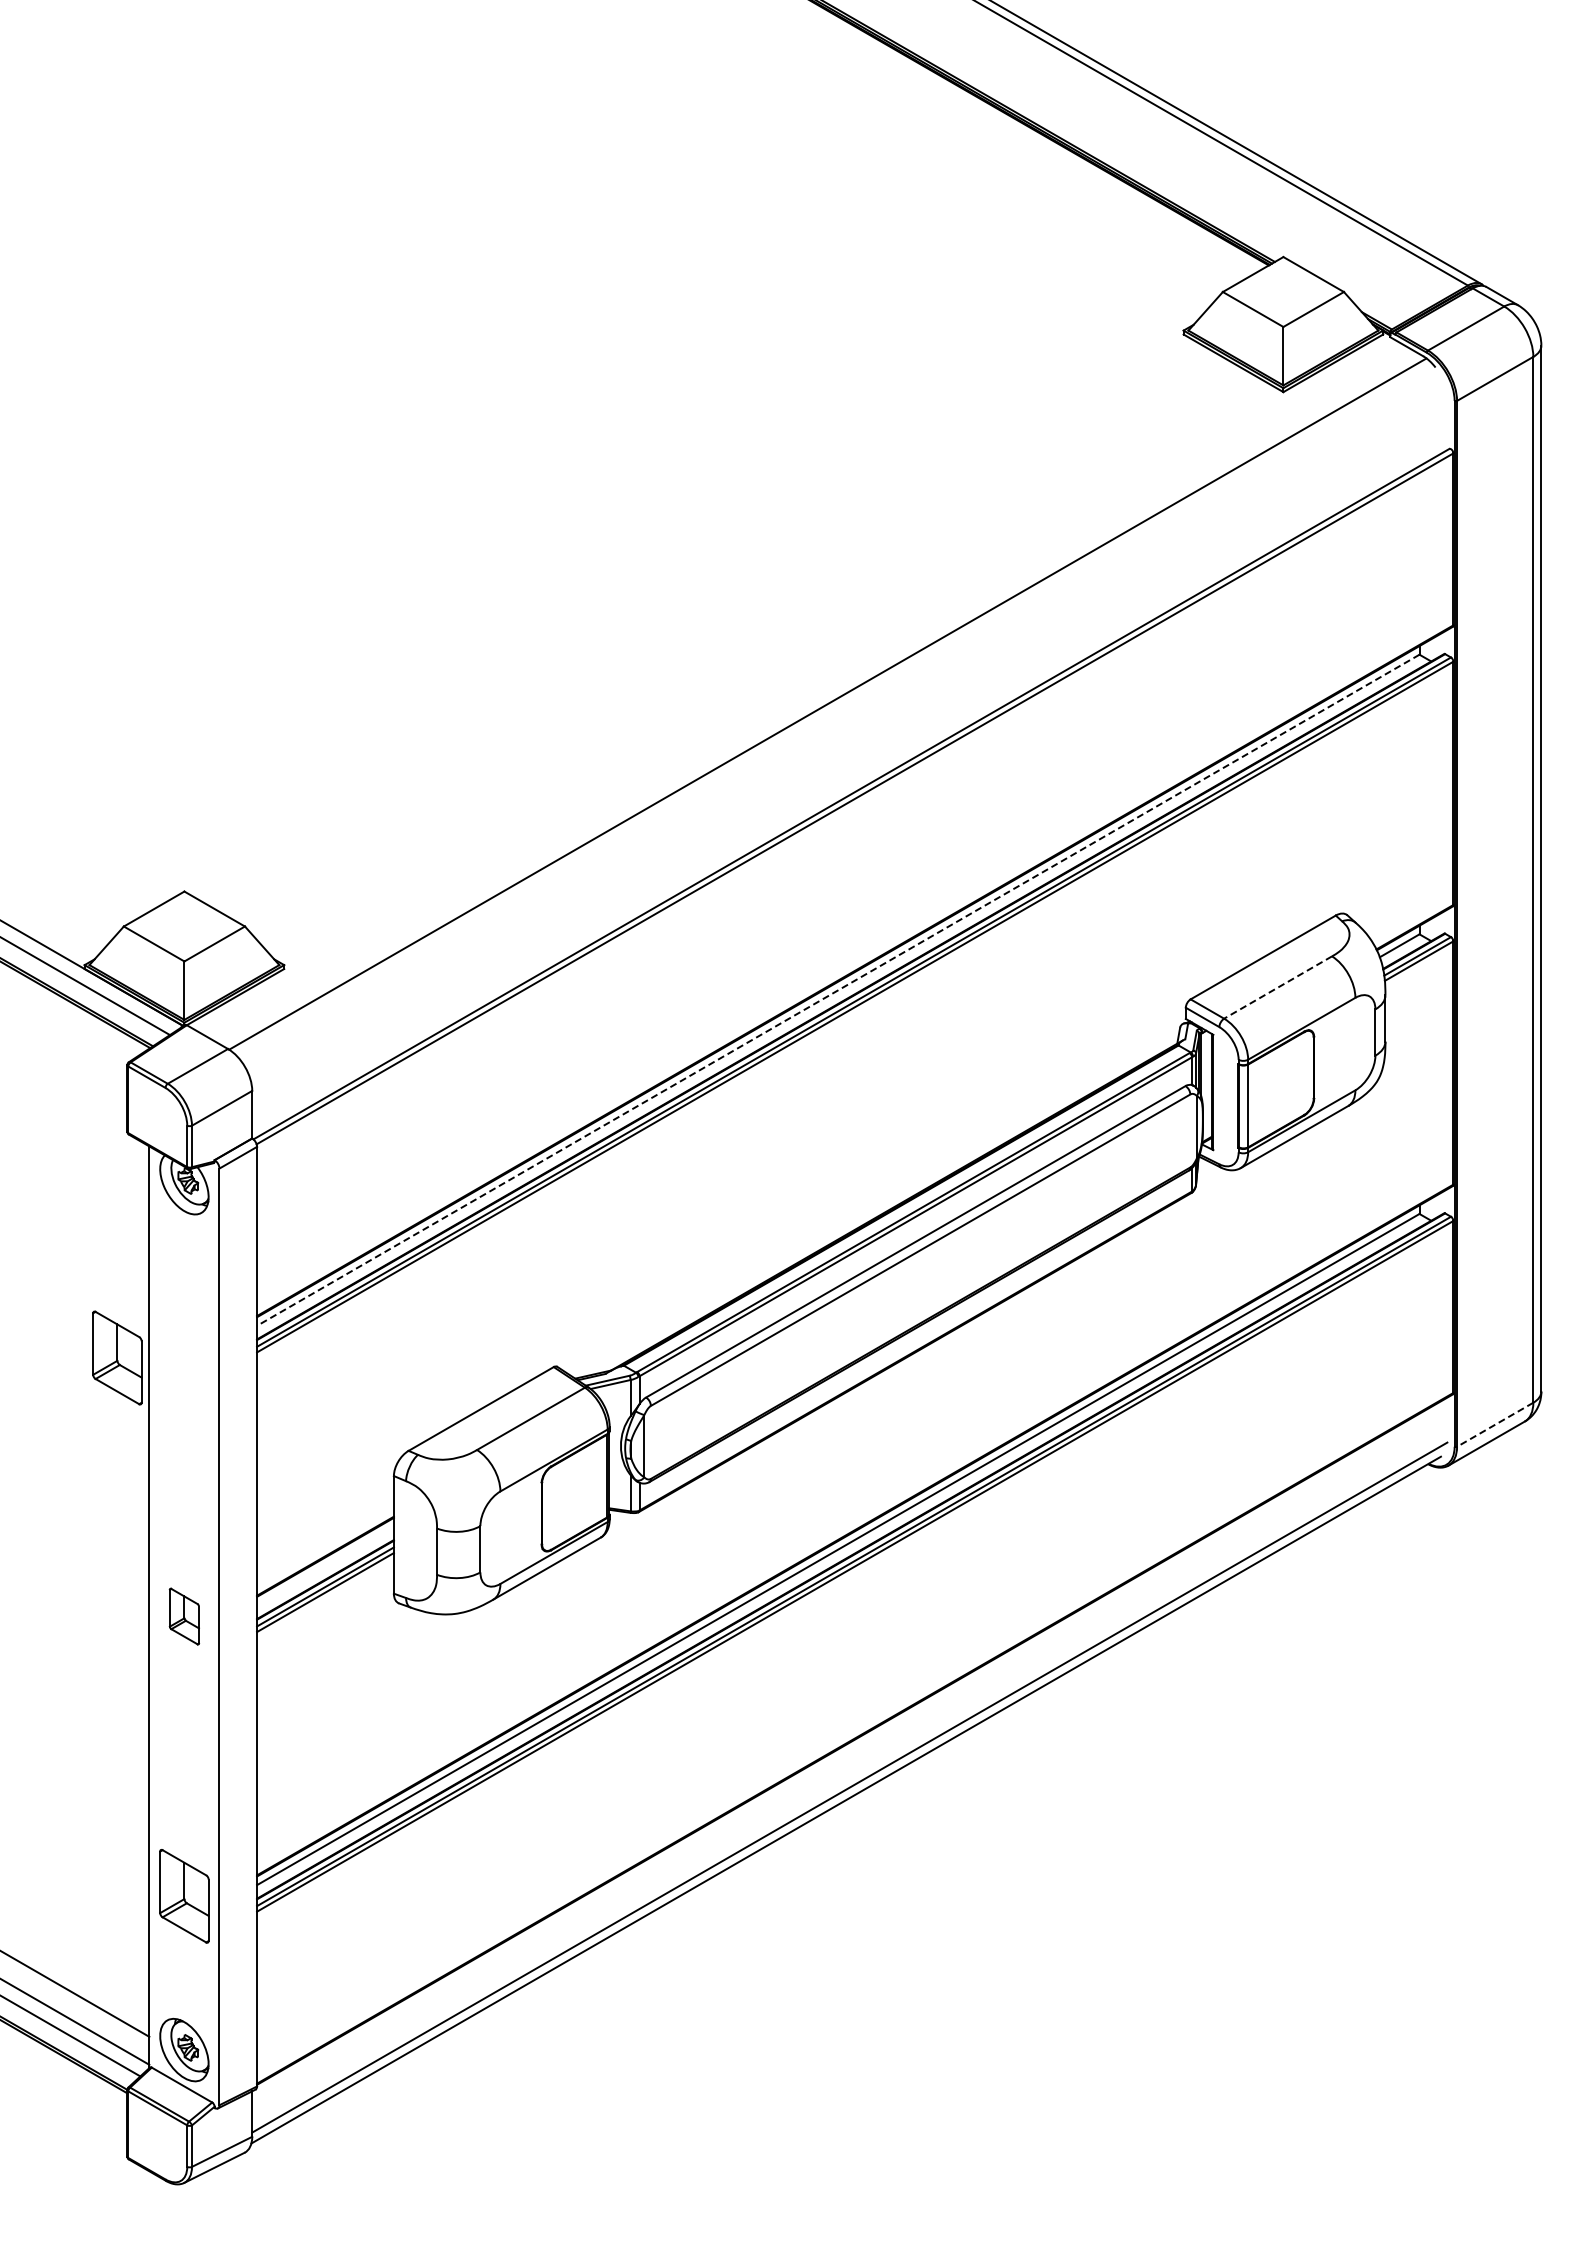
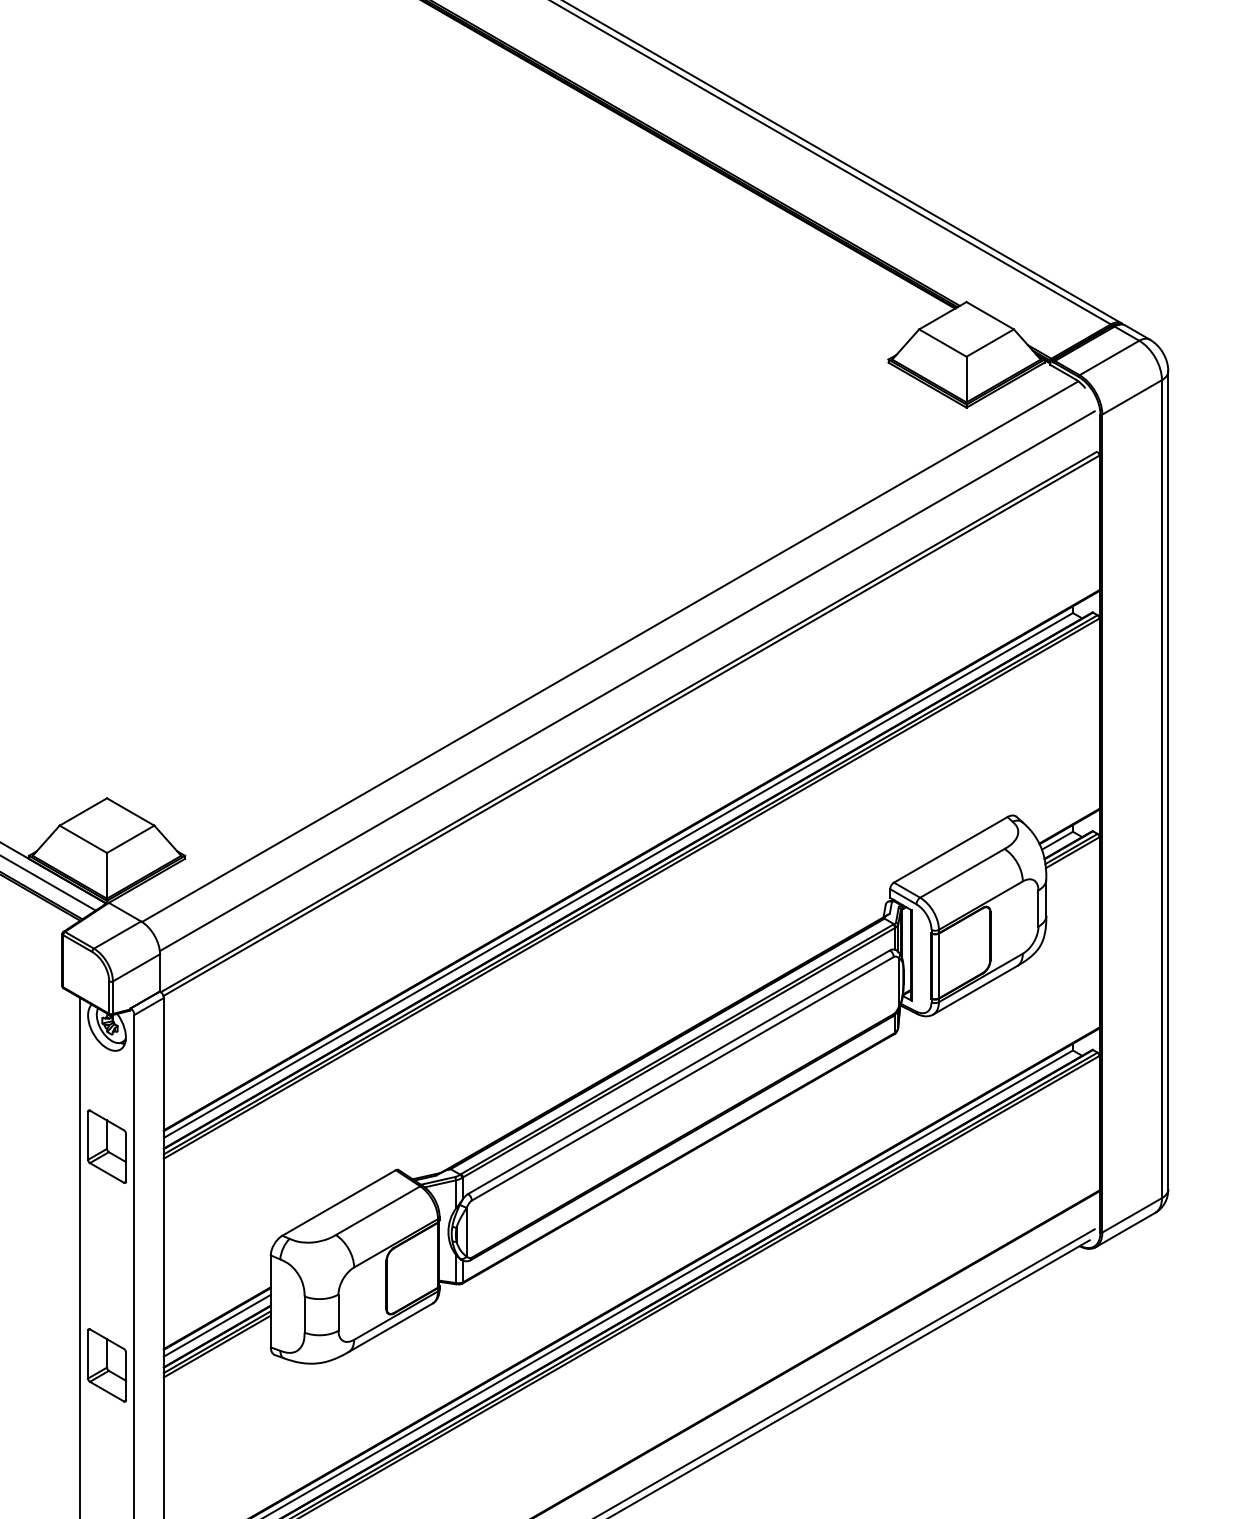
line: (849, 741) -> (627, 680), added
line: (1277, 987) -> (961, 873), dashed -> solid
line: (837, 990) -> (617, 875), dashed -> solid
part: (117, 1357) -> (107, 1146), moved
line: (1494, 1425) -> (1131, 1215), dashed -> solid
line: (325, 1565) -> (217, 1325), added
part: (184, 1616) -> (107, 1365), size x1.67

